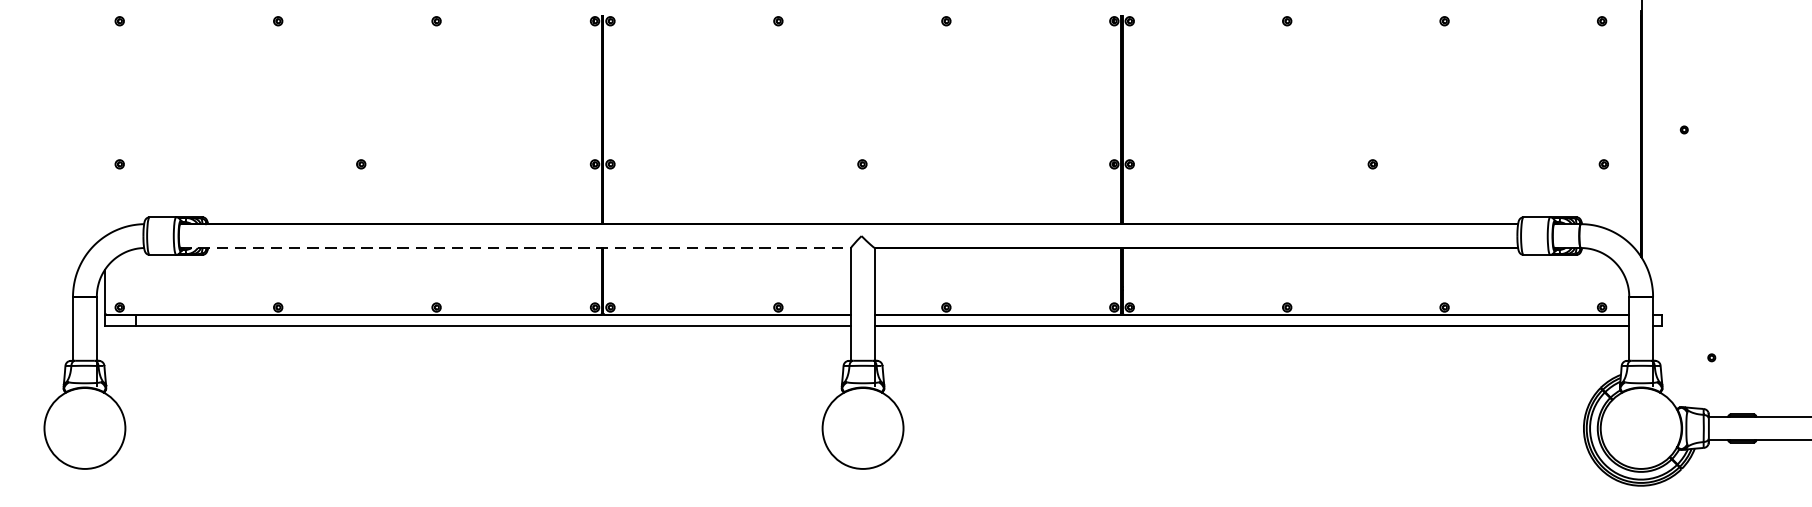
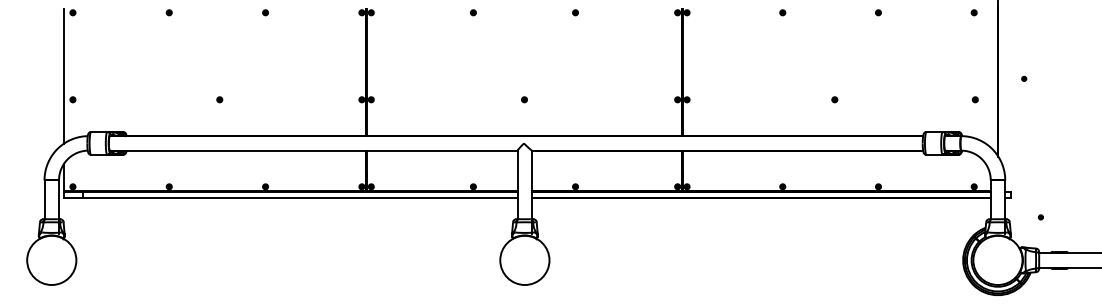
line: (105, 126) -> (64, 76), added
line: (515, 247) -> (313, 150), dashed -> solid

